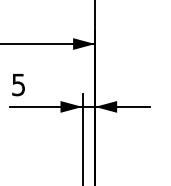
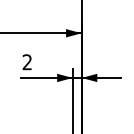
text: (17, 85) -> (26, 62), 5 -> 2

